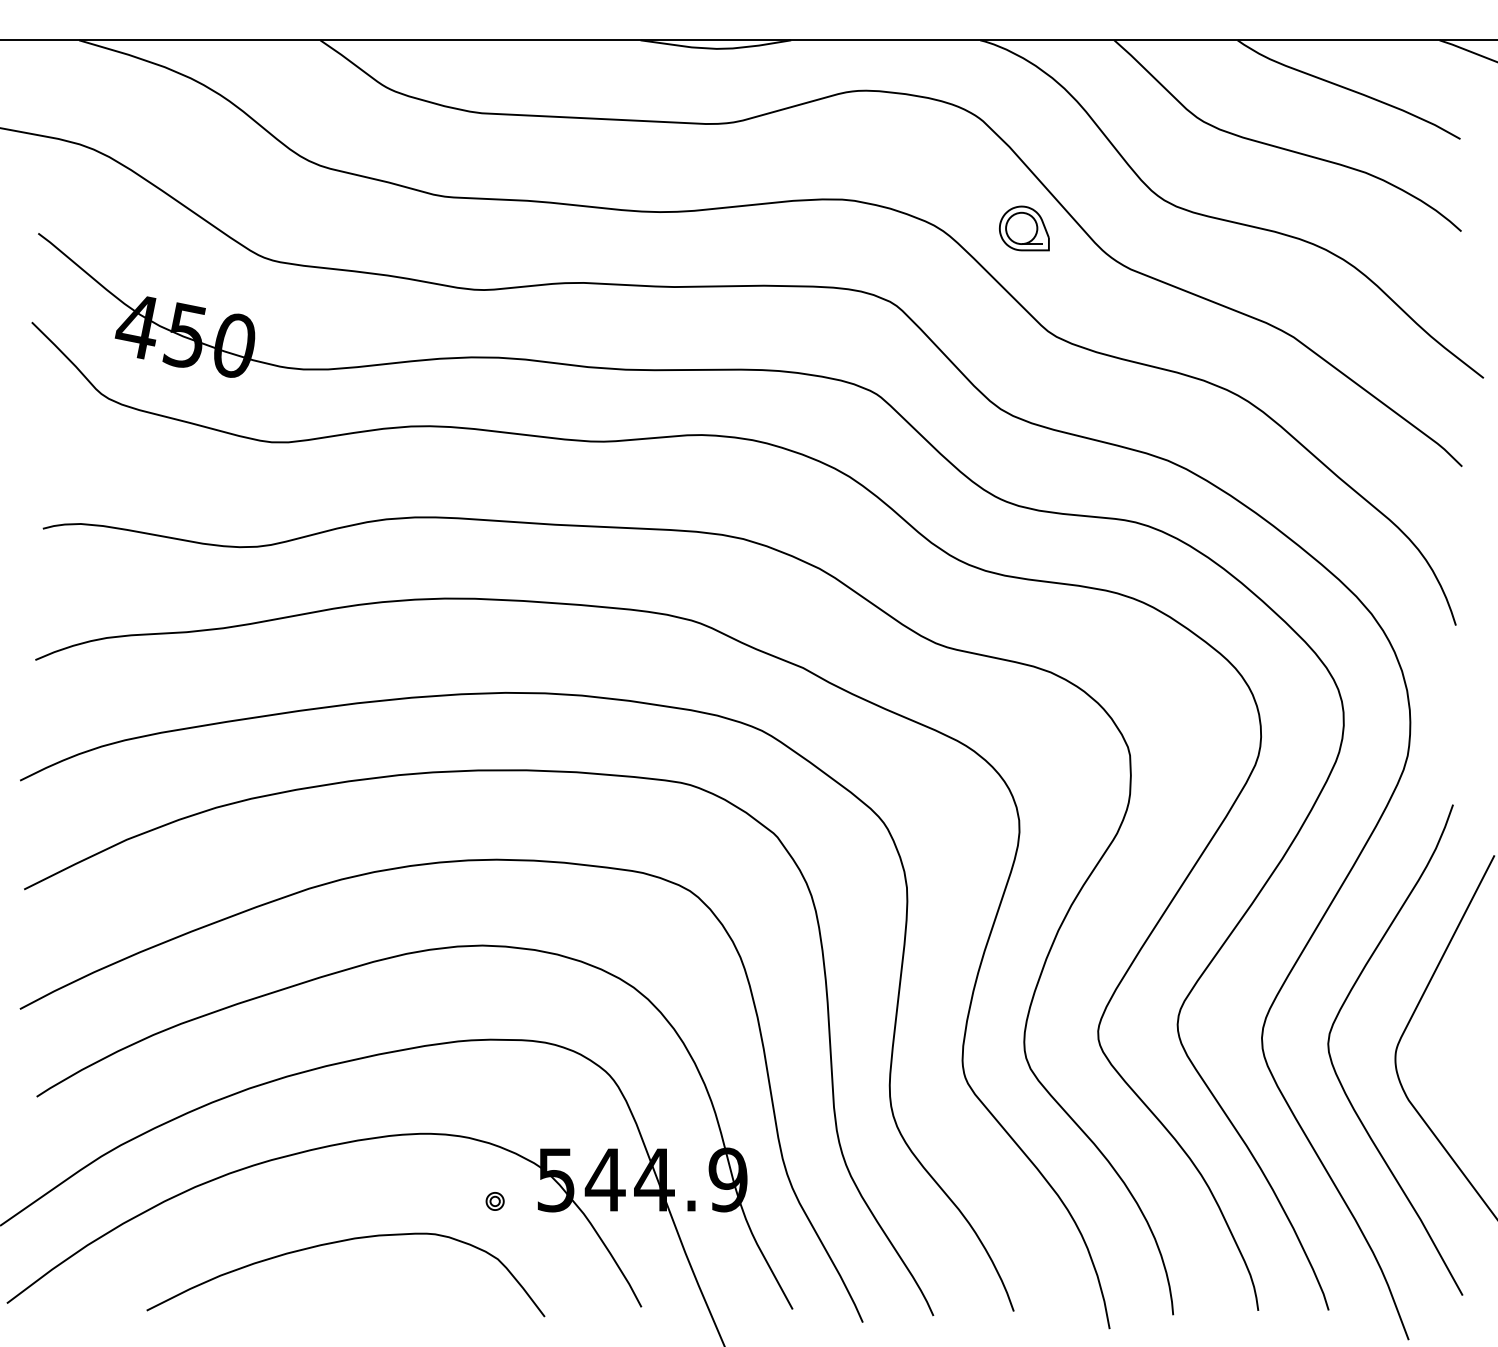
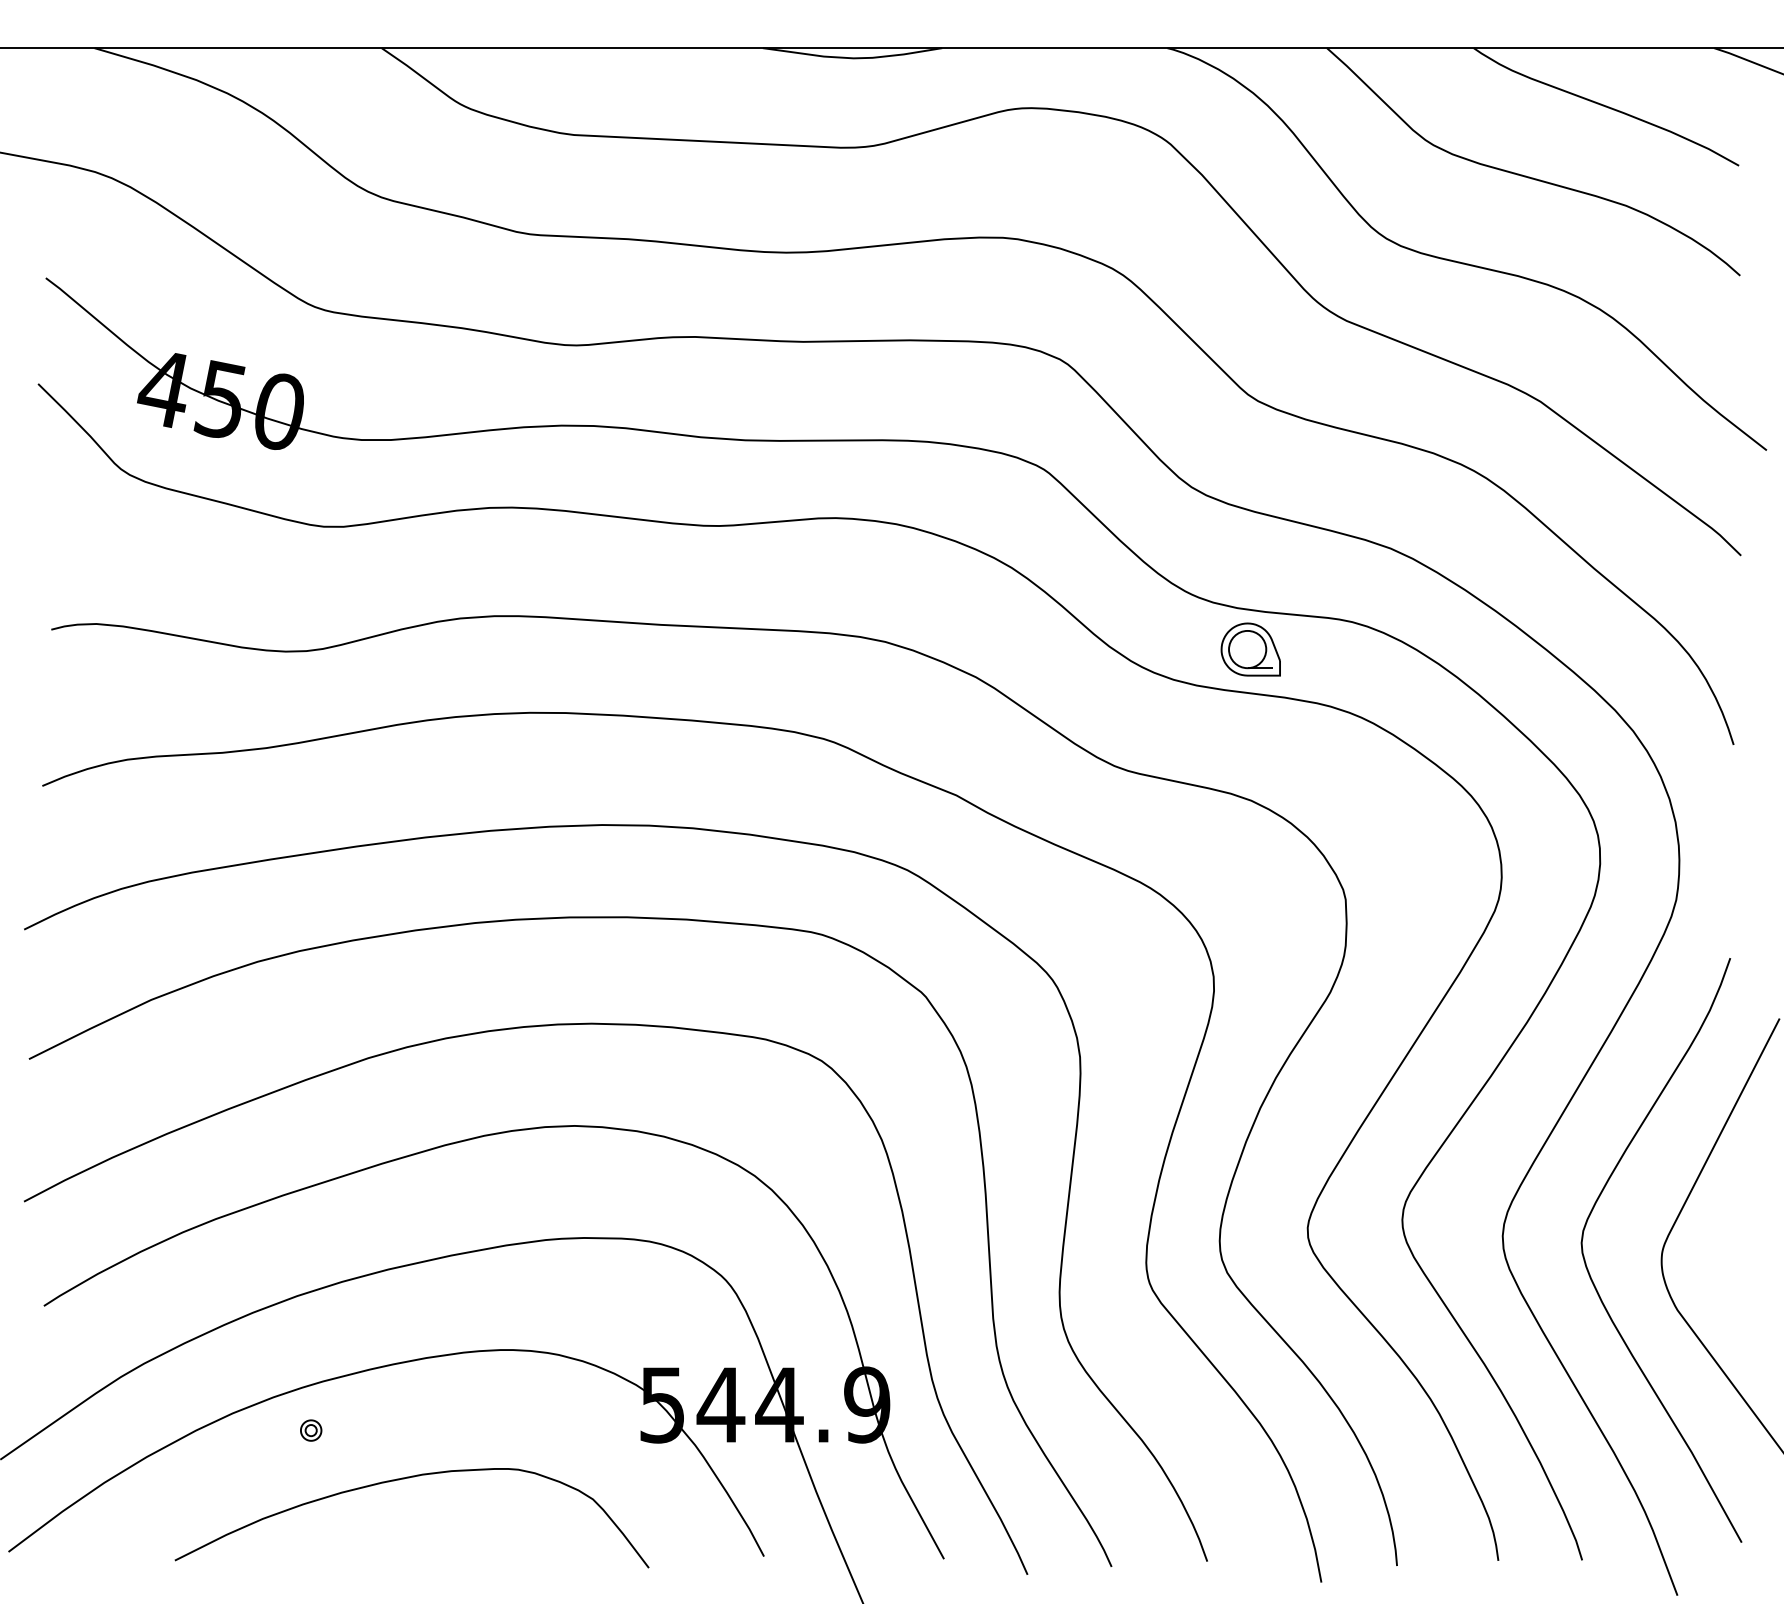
part: (1024, 228) -> (1250, 649), moved
part: (494, 1201) -> (310, 1430), moved

